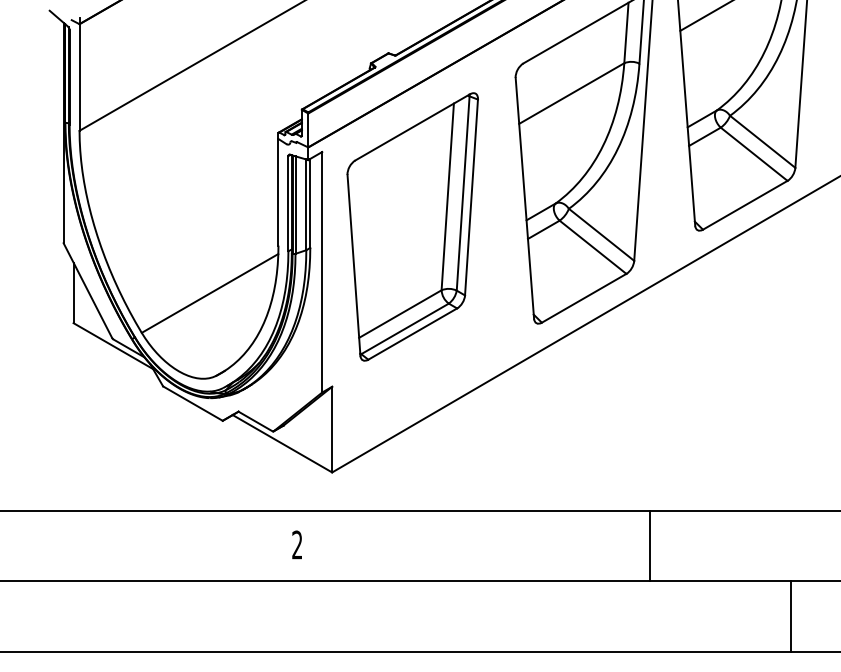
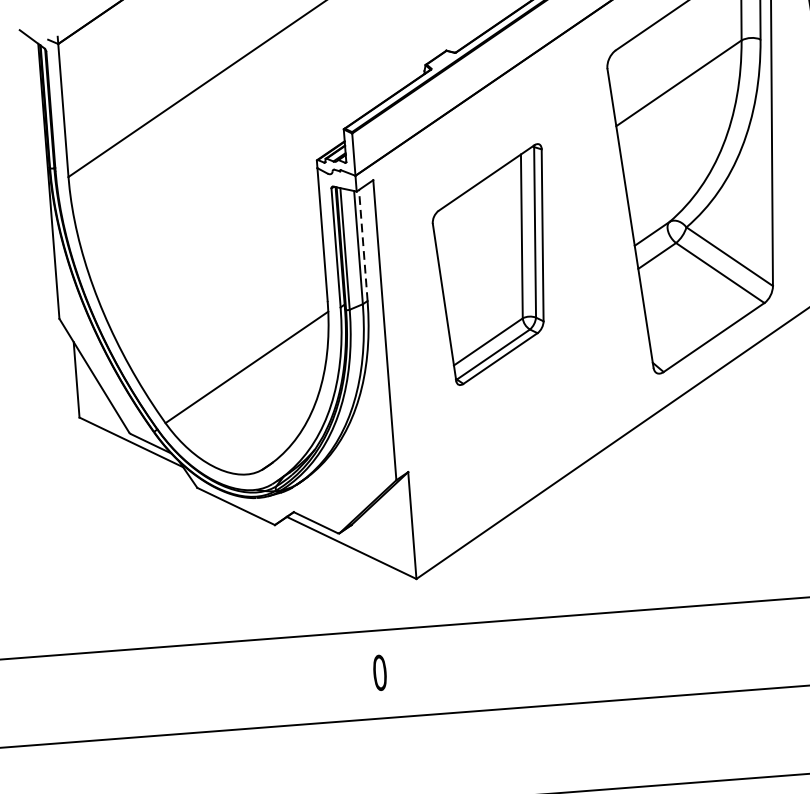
line: (310, 203) -> (363, 245), solid -> dashed
part: (412, 226) -> (493, 264), size x0.7
text: (297, 544) -> (380, 672), 2 -> 0

